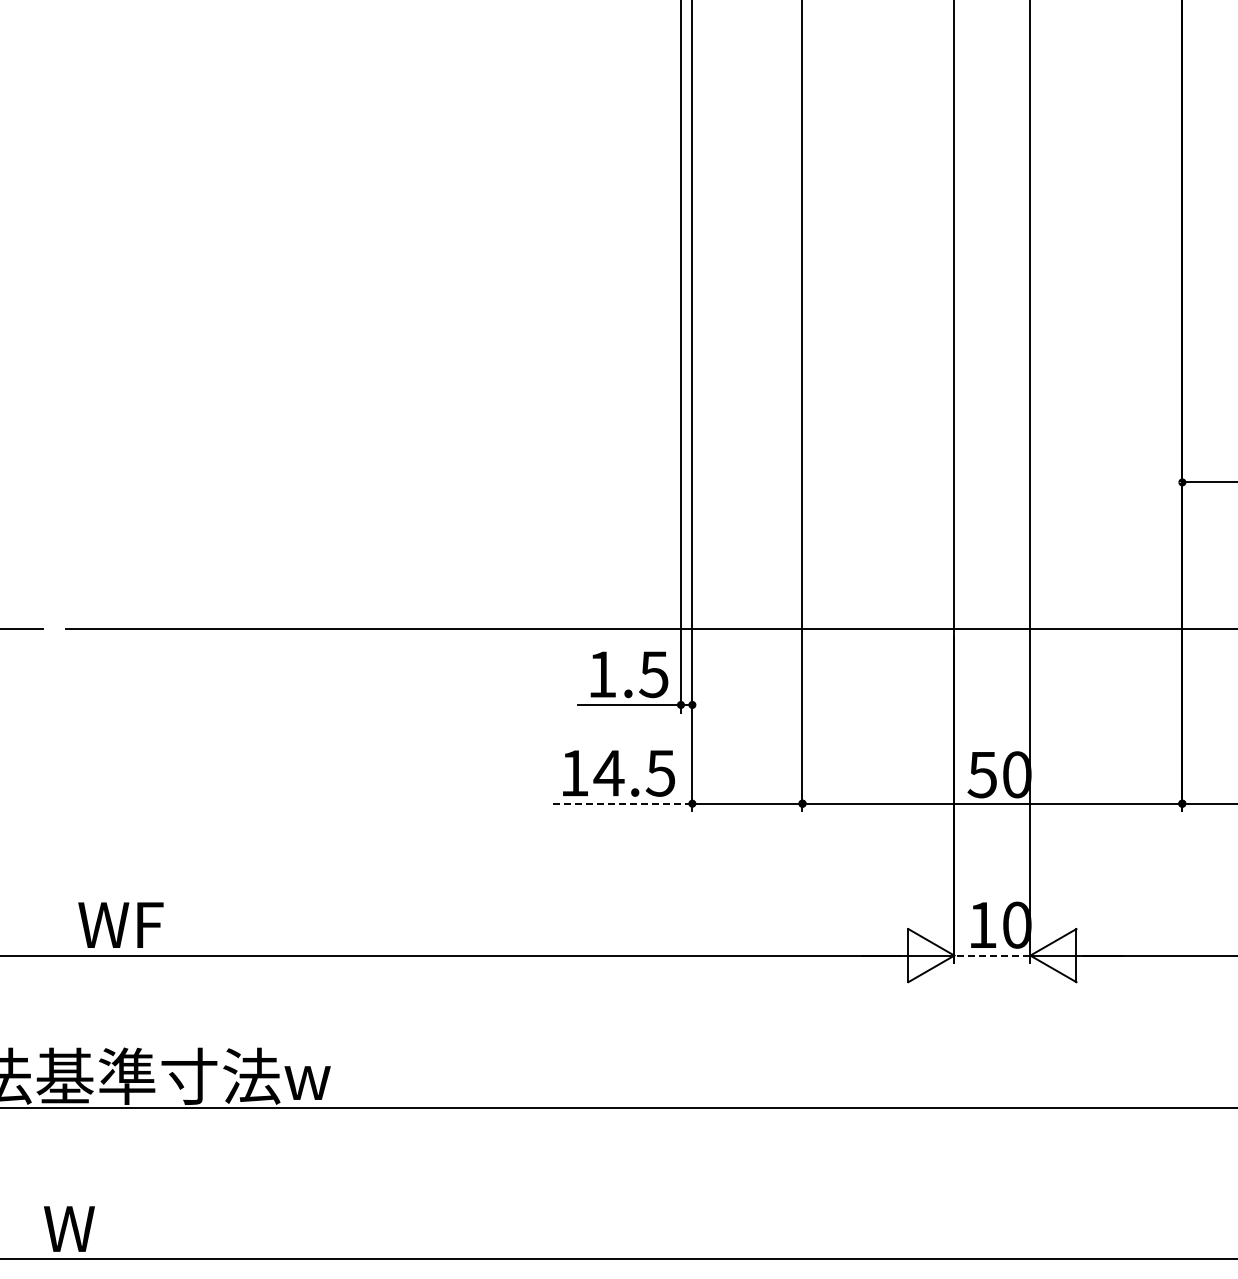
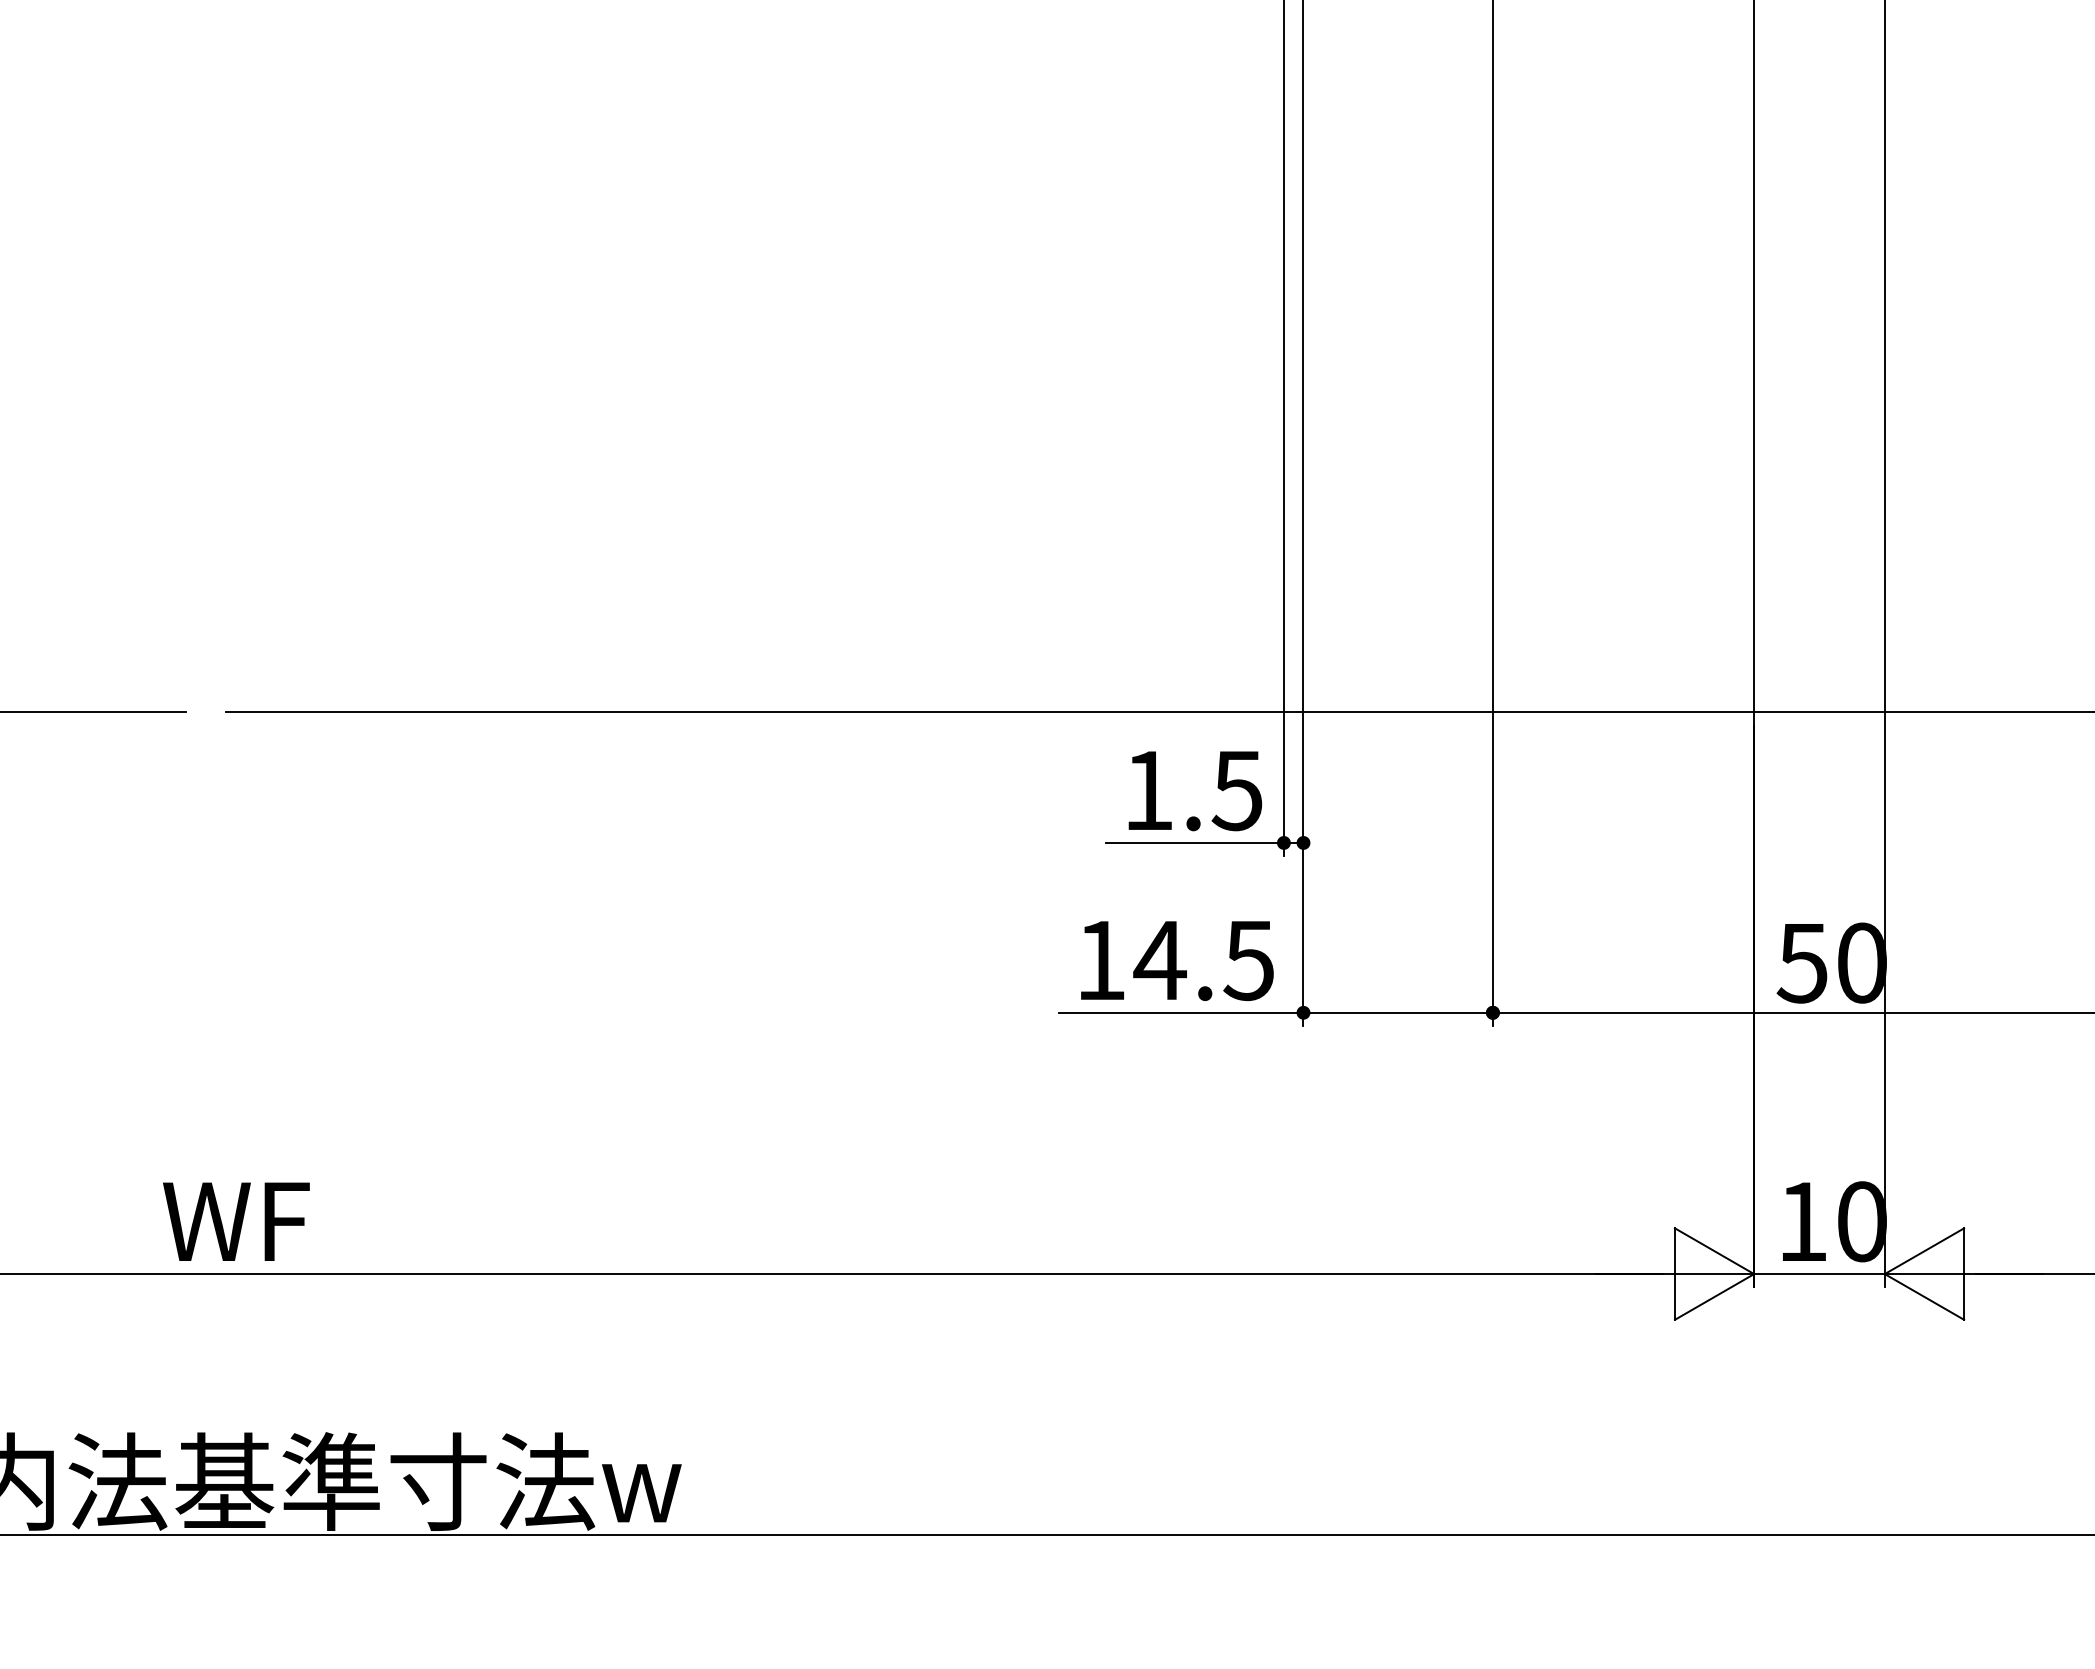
line: (620, 803) -> (1179, 1012), dashed -> solid
text: (120, 924) -> (235, 1220), moved
line: (992, 955) -> (1819, 1273), dashed -> solid

